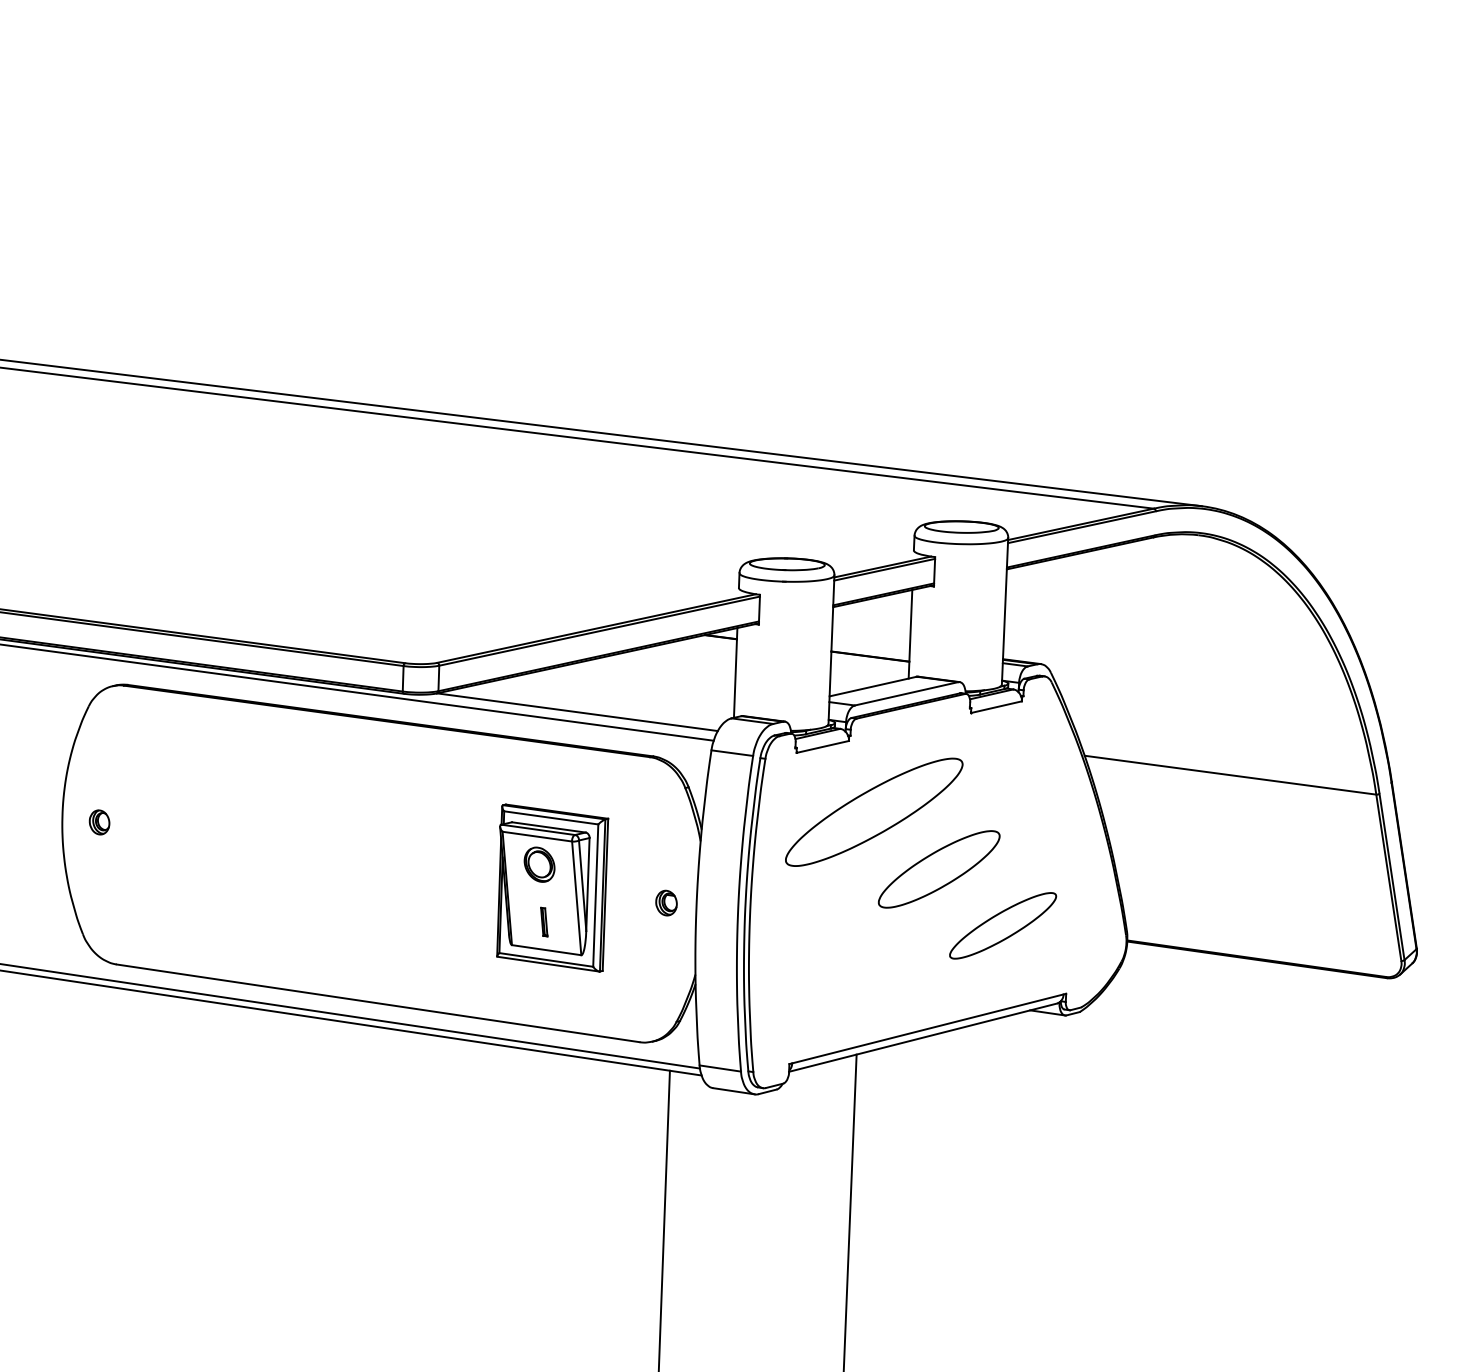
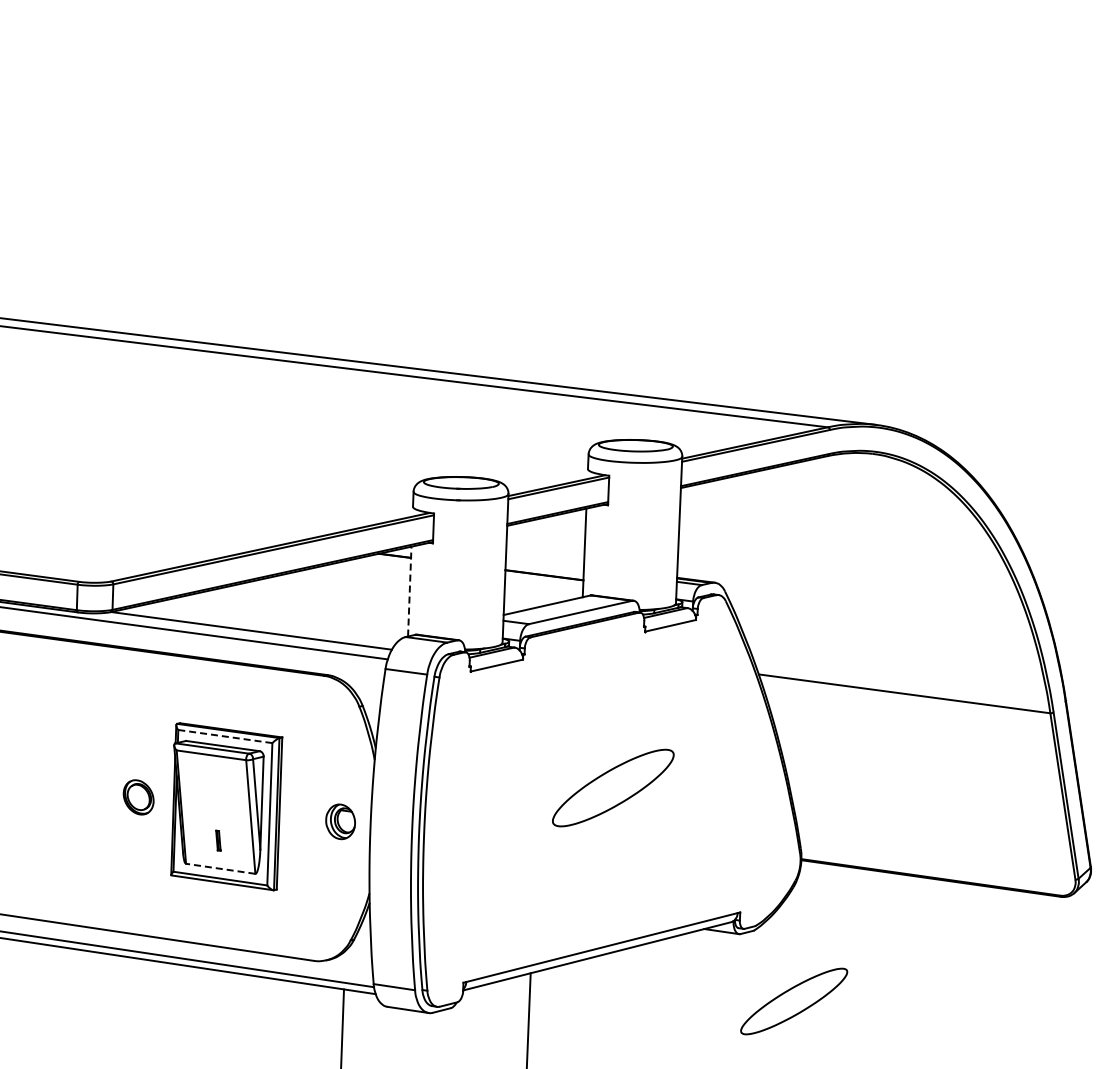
line: (735, 672) -> (409, 591), solid -> dashed
part: (874, 811) -> (548, 730), removed
line: (551, 817) -> (225, 736), solid -> dashed
part: (539, 864) -> (138, 797), moved
part: (666, 902) -> (340, 821), size x1.4
part: (544, 921) -> (218, 840), size x0.7
part: (1003, 925) -> (794, 1001), moved
line: (546, 950) -> (220, 869), solid -> dashed

